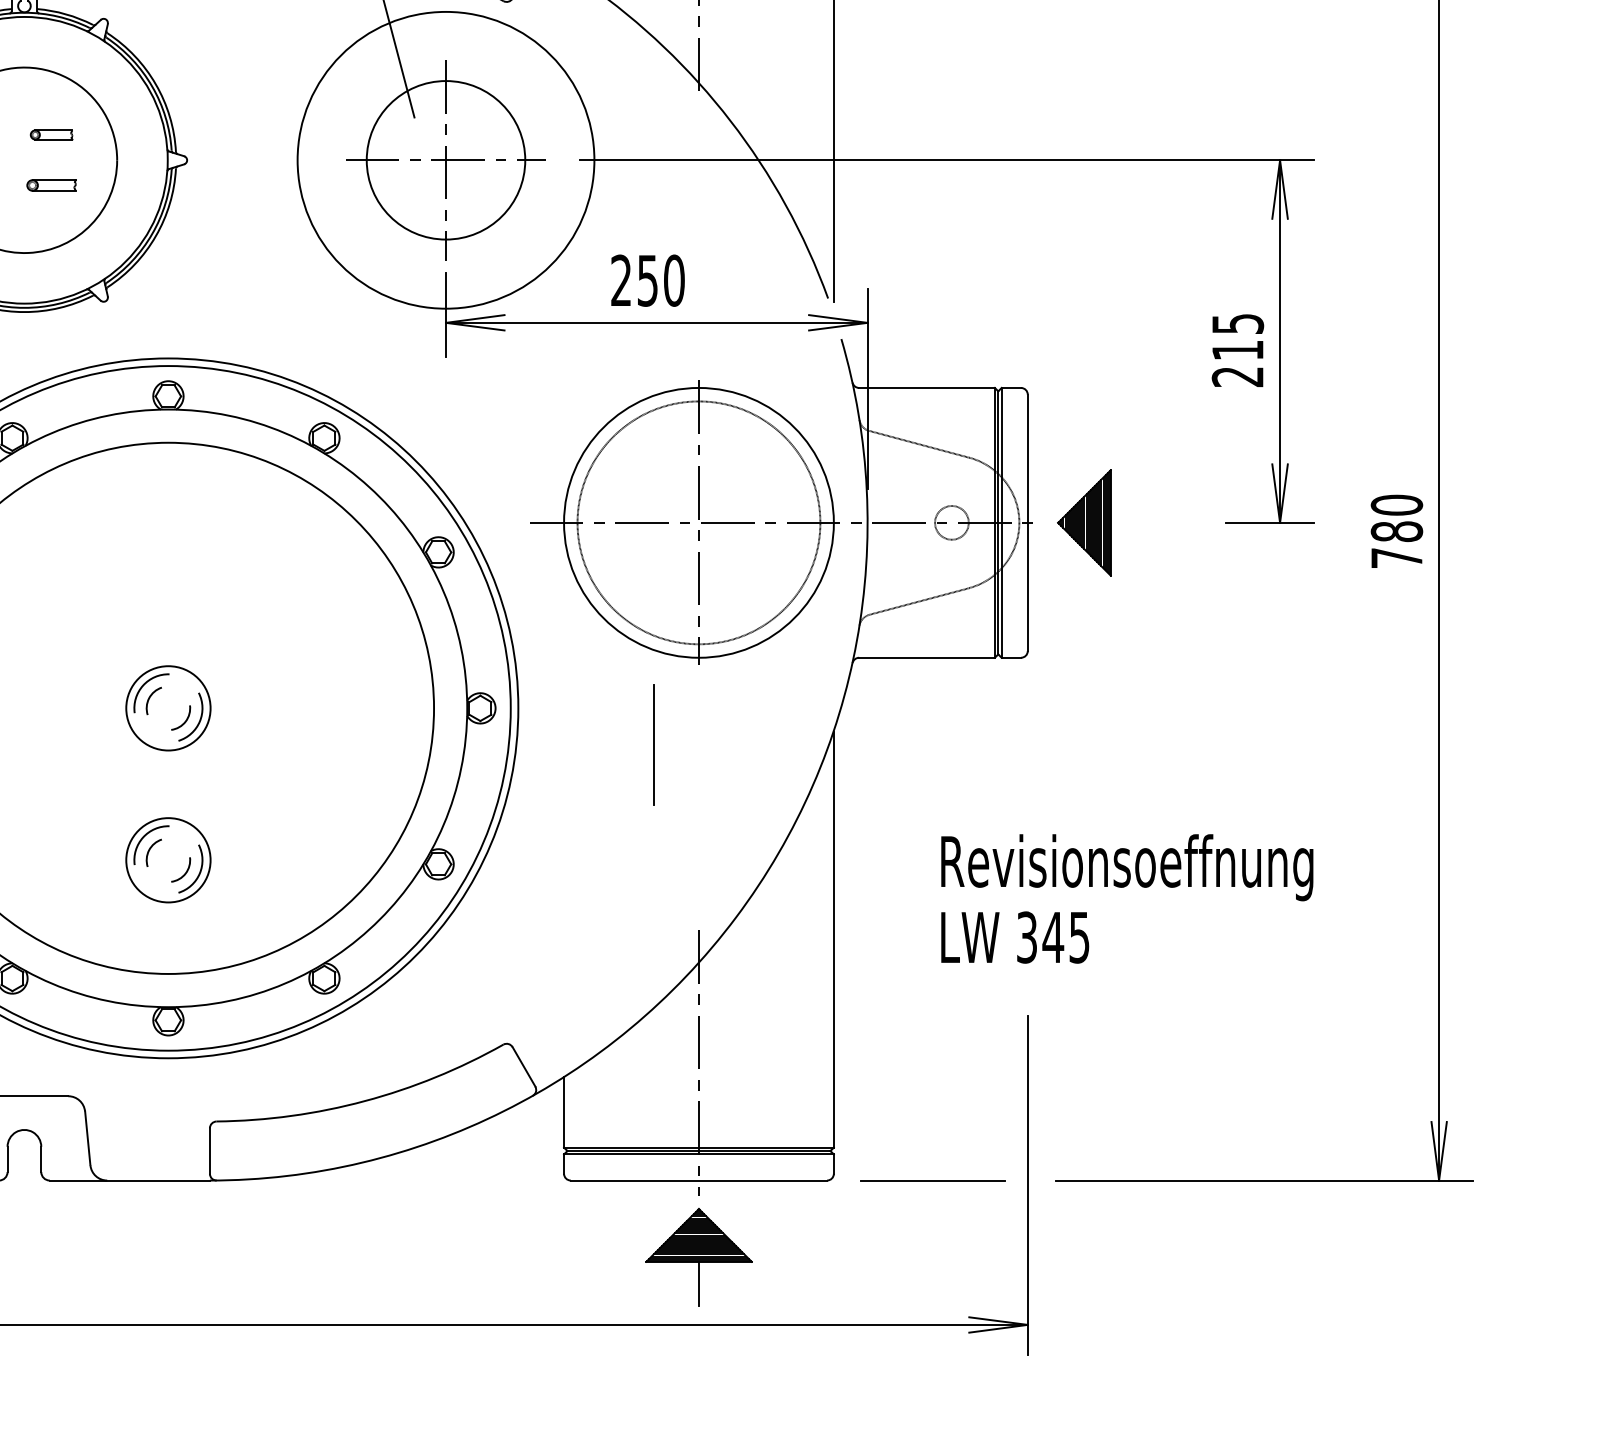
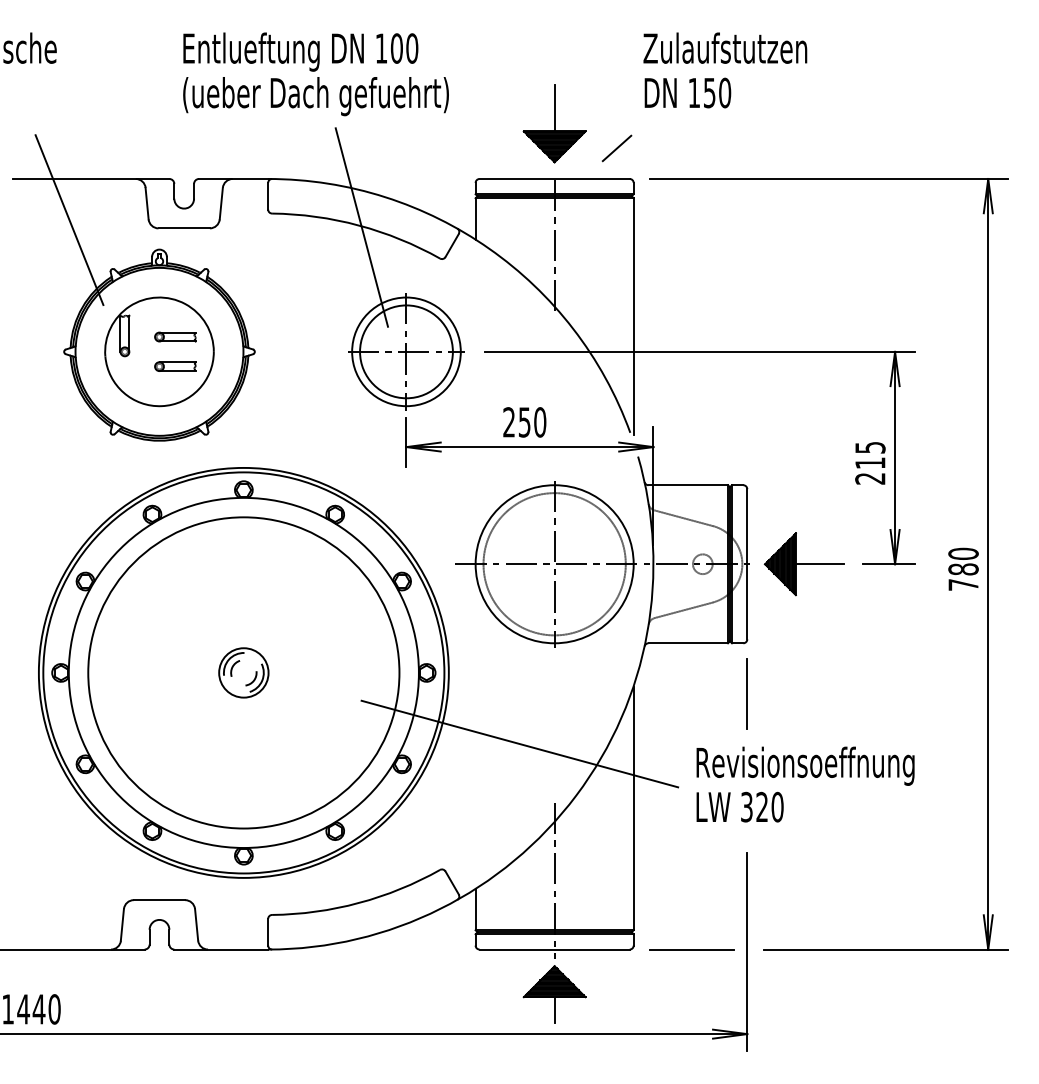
part: (51, 134) -> (175, 336), size x1.67
circle: (446, 159) -> (406, 351), size x0.62
part: (51, 185) -> (175, 366), size x1.43
line: (1151, 523) -> (819, 564), added
line: (652, 743) -> (746, 693), moved
line: (638, 828) -> (519, 743), added
part: (167, 859) -> (243, 761), removed
text: (1065, 936) -> (769, 806), 345 -> 320

